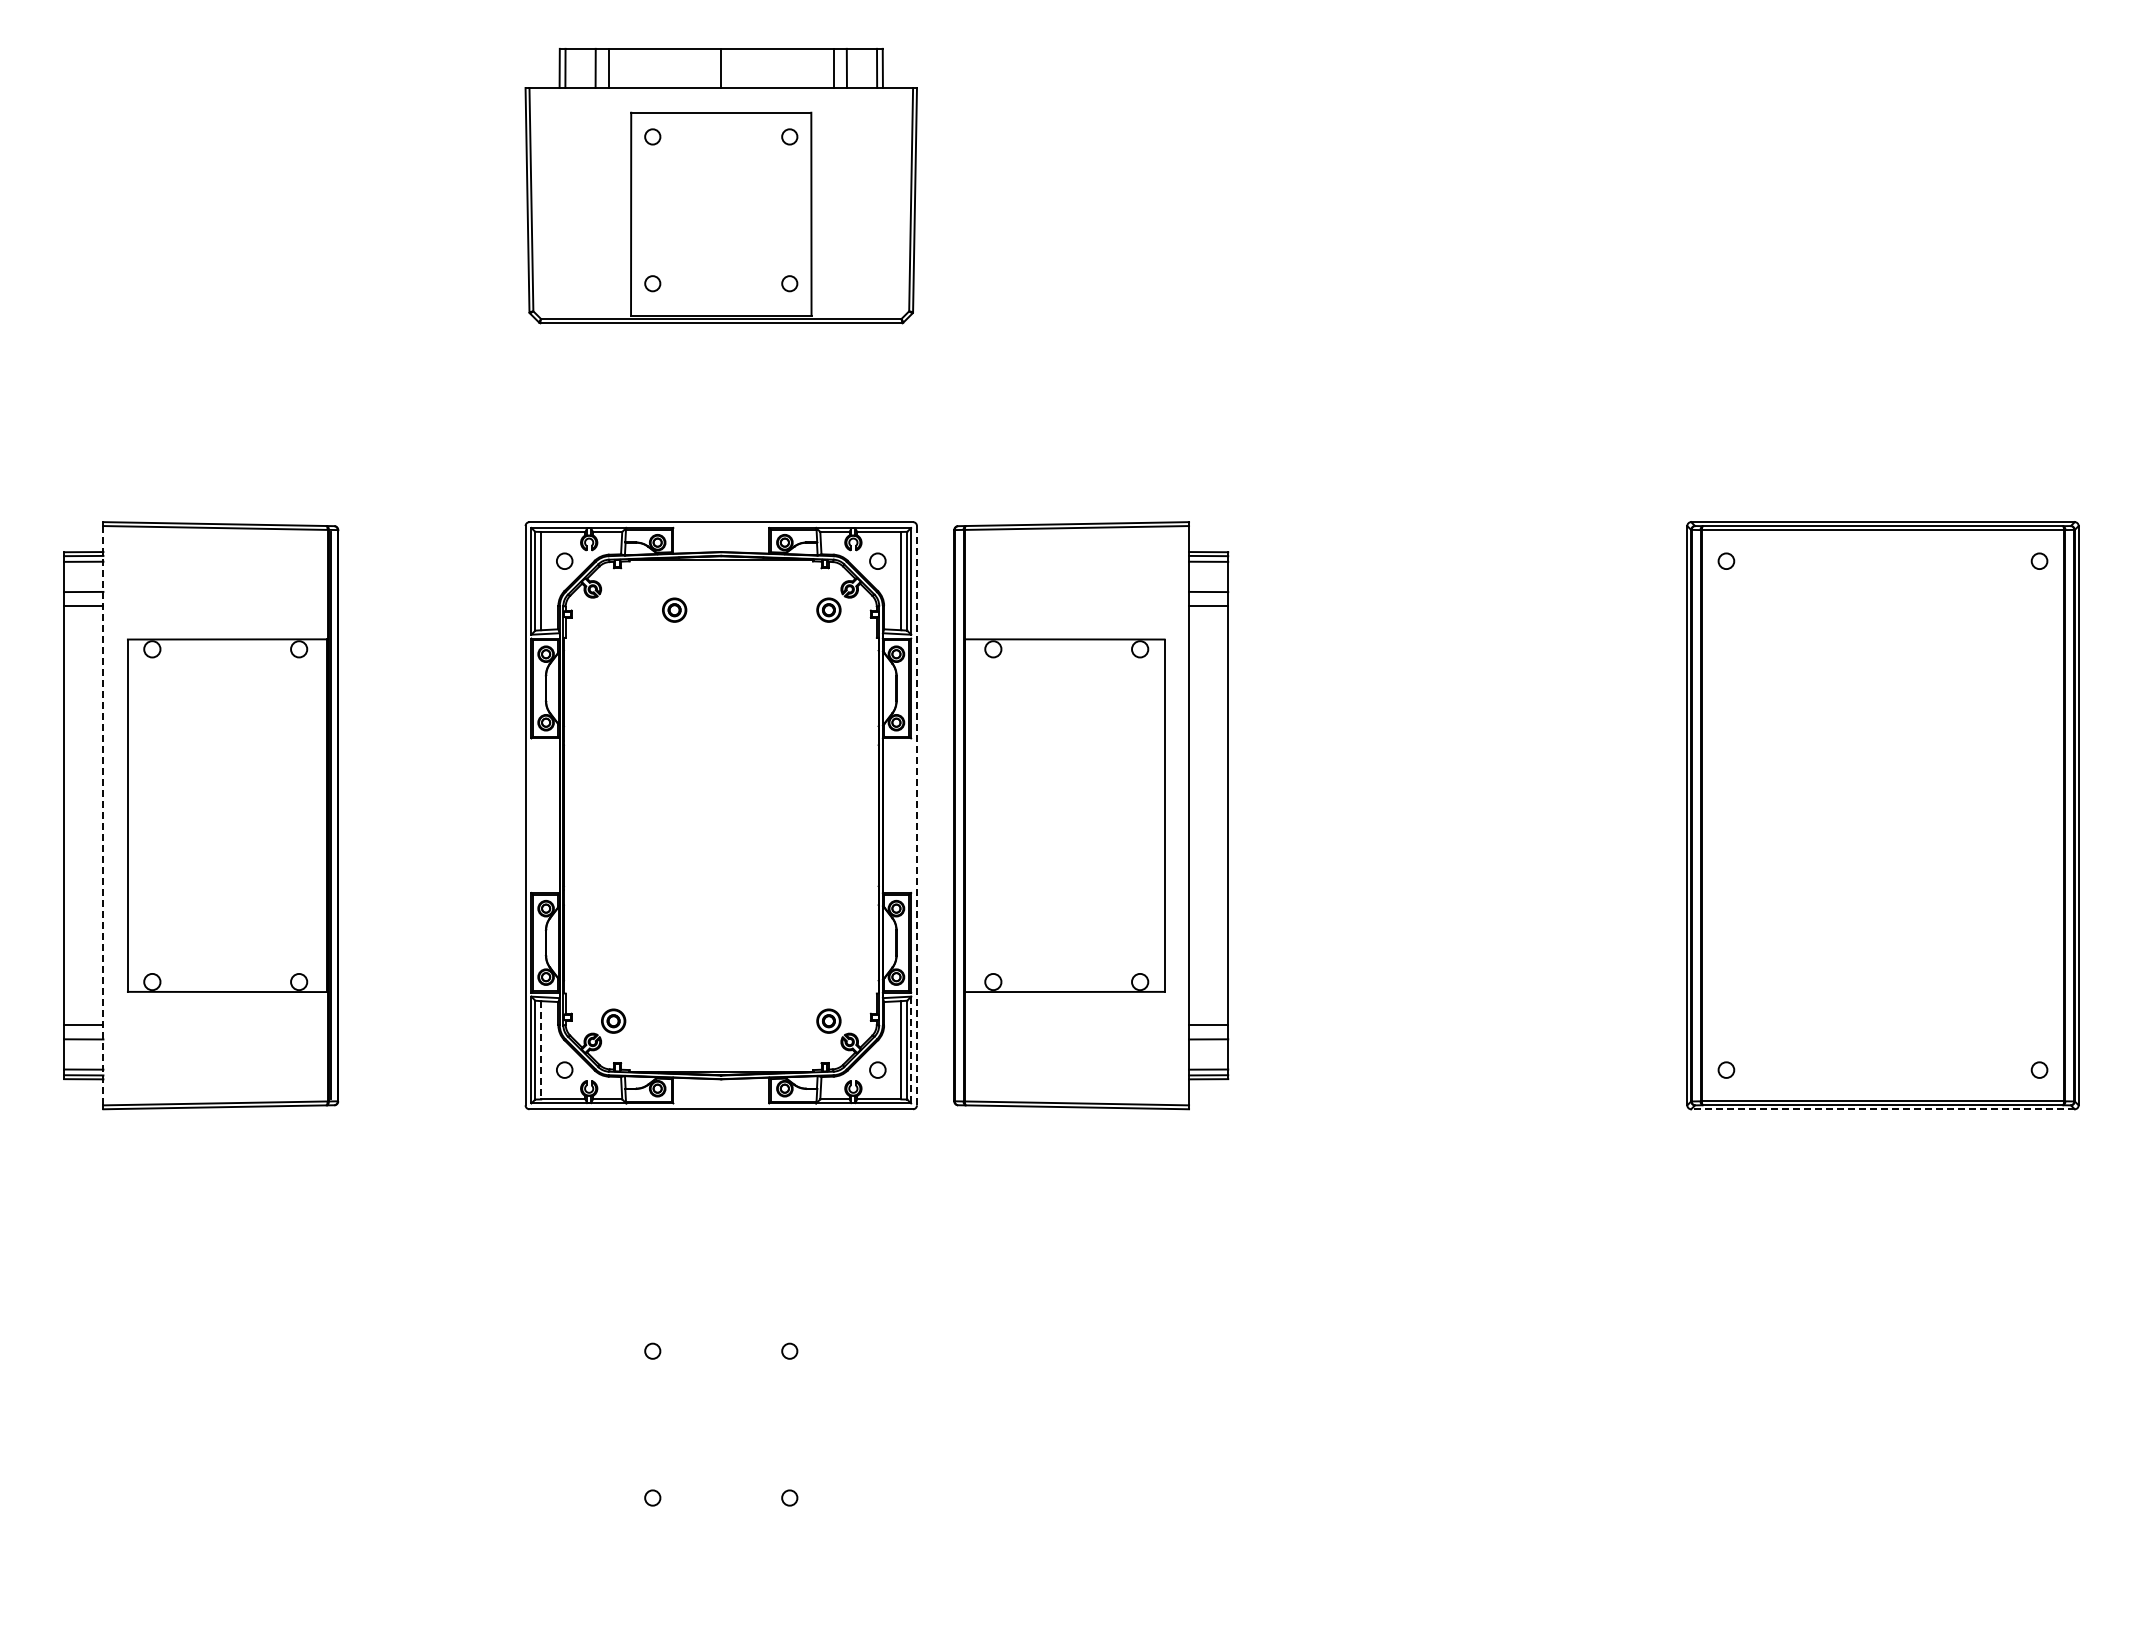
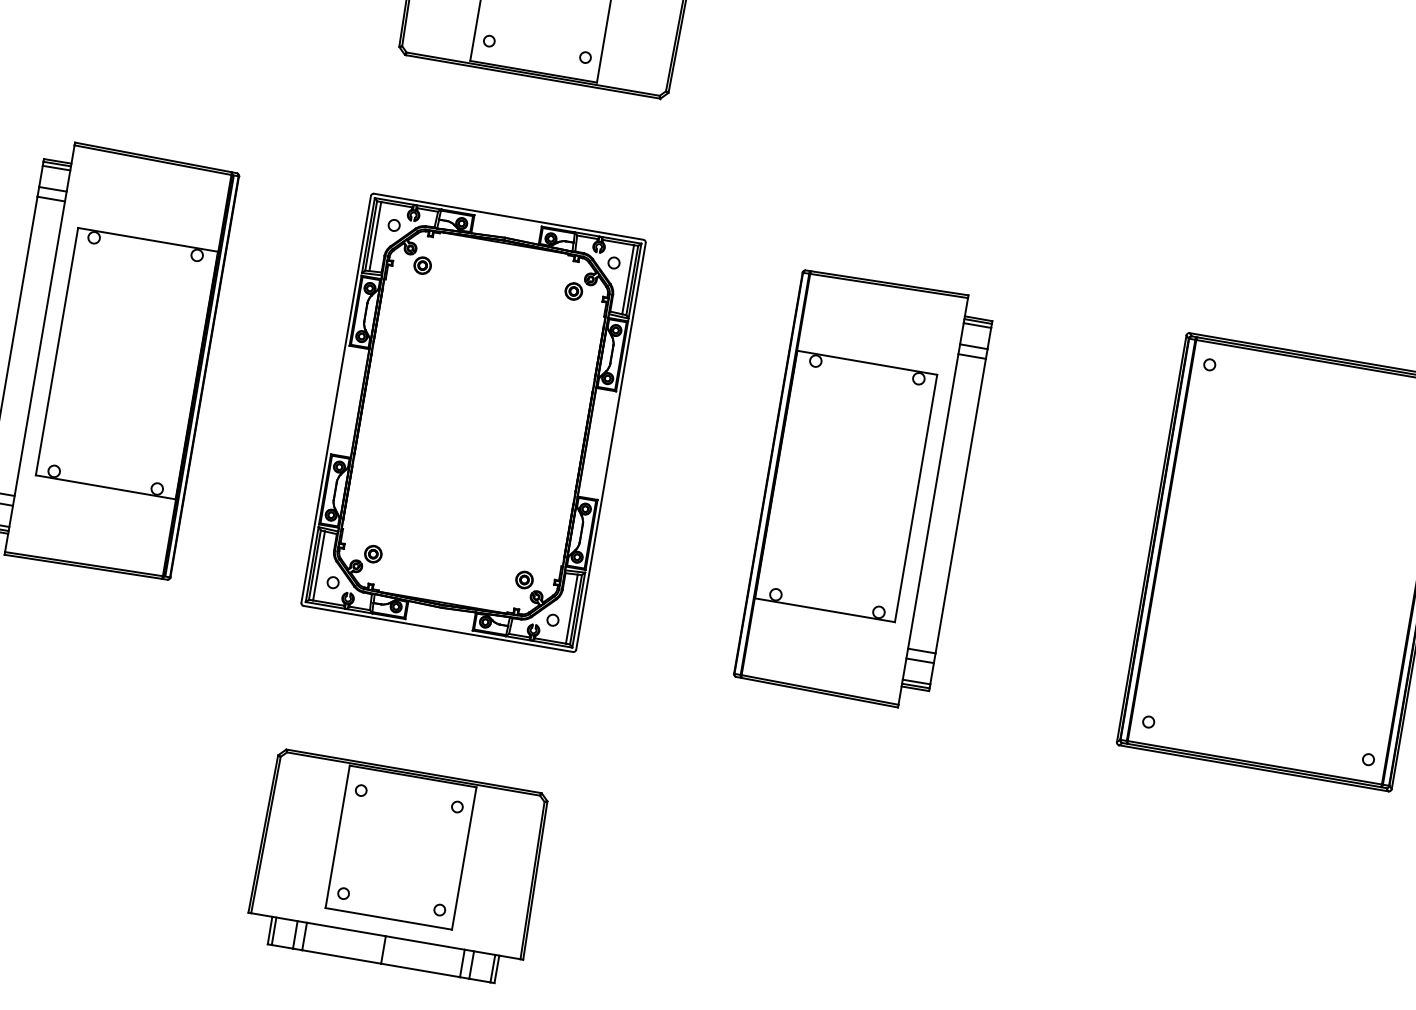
part: (674, 609) -> (422, 265), moved
line: (103, 815) -> (39, 348), dashed -> solid
line: (917, 815) -> (611, 446), dashed -> solid
part: (1091, 815) -> (864, 489), moved
line: (911, 1049) -> (579, 609), dashed -> solid
line: (541, 1050) -> (319, 566), dashed -> solid
line: (1883, 1109) -> (1254, 768), dashed -> solid
part: (720, 1448) -> (397, 867), added

